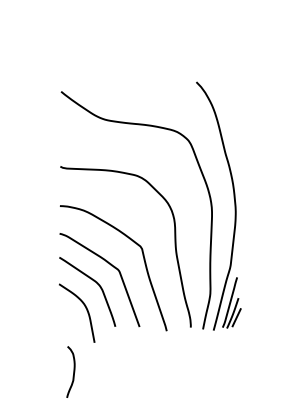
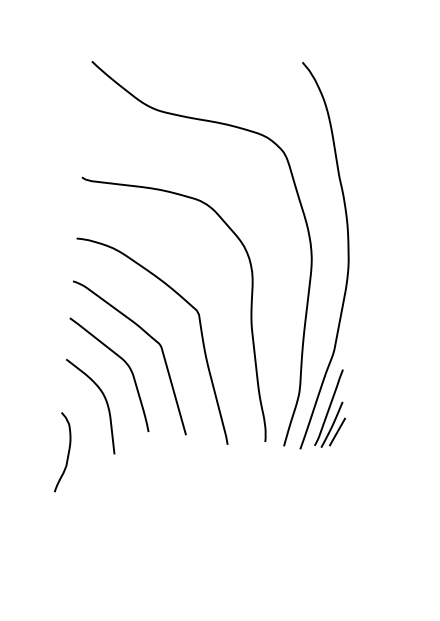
curve: (73, 371) -> (67, 451), moved

